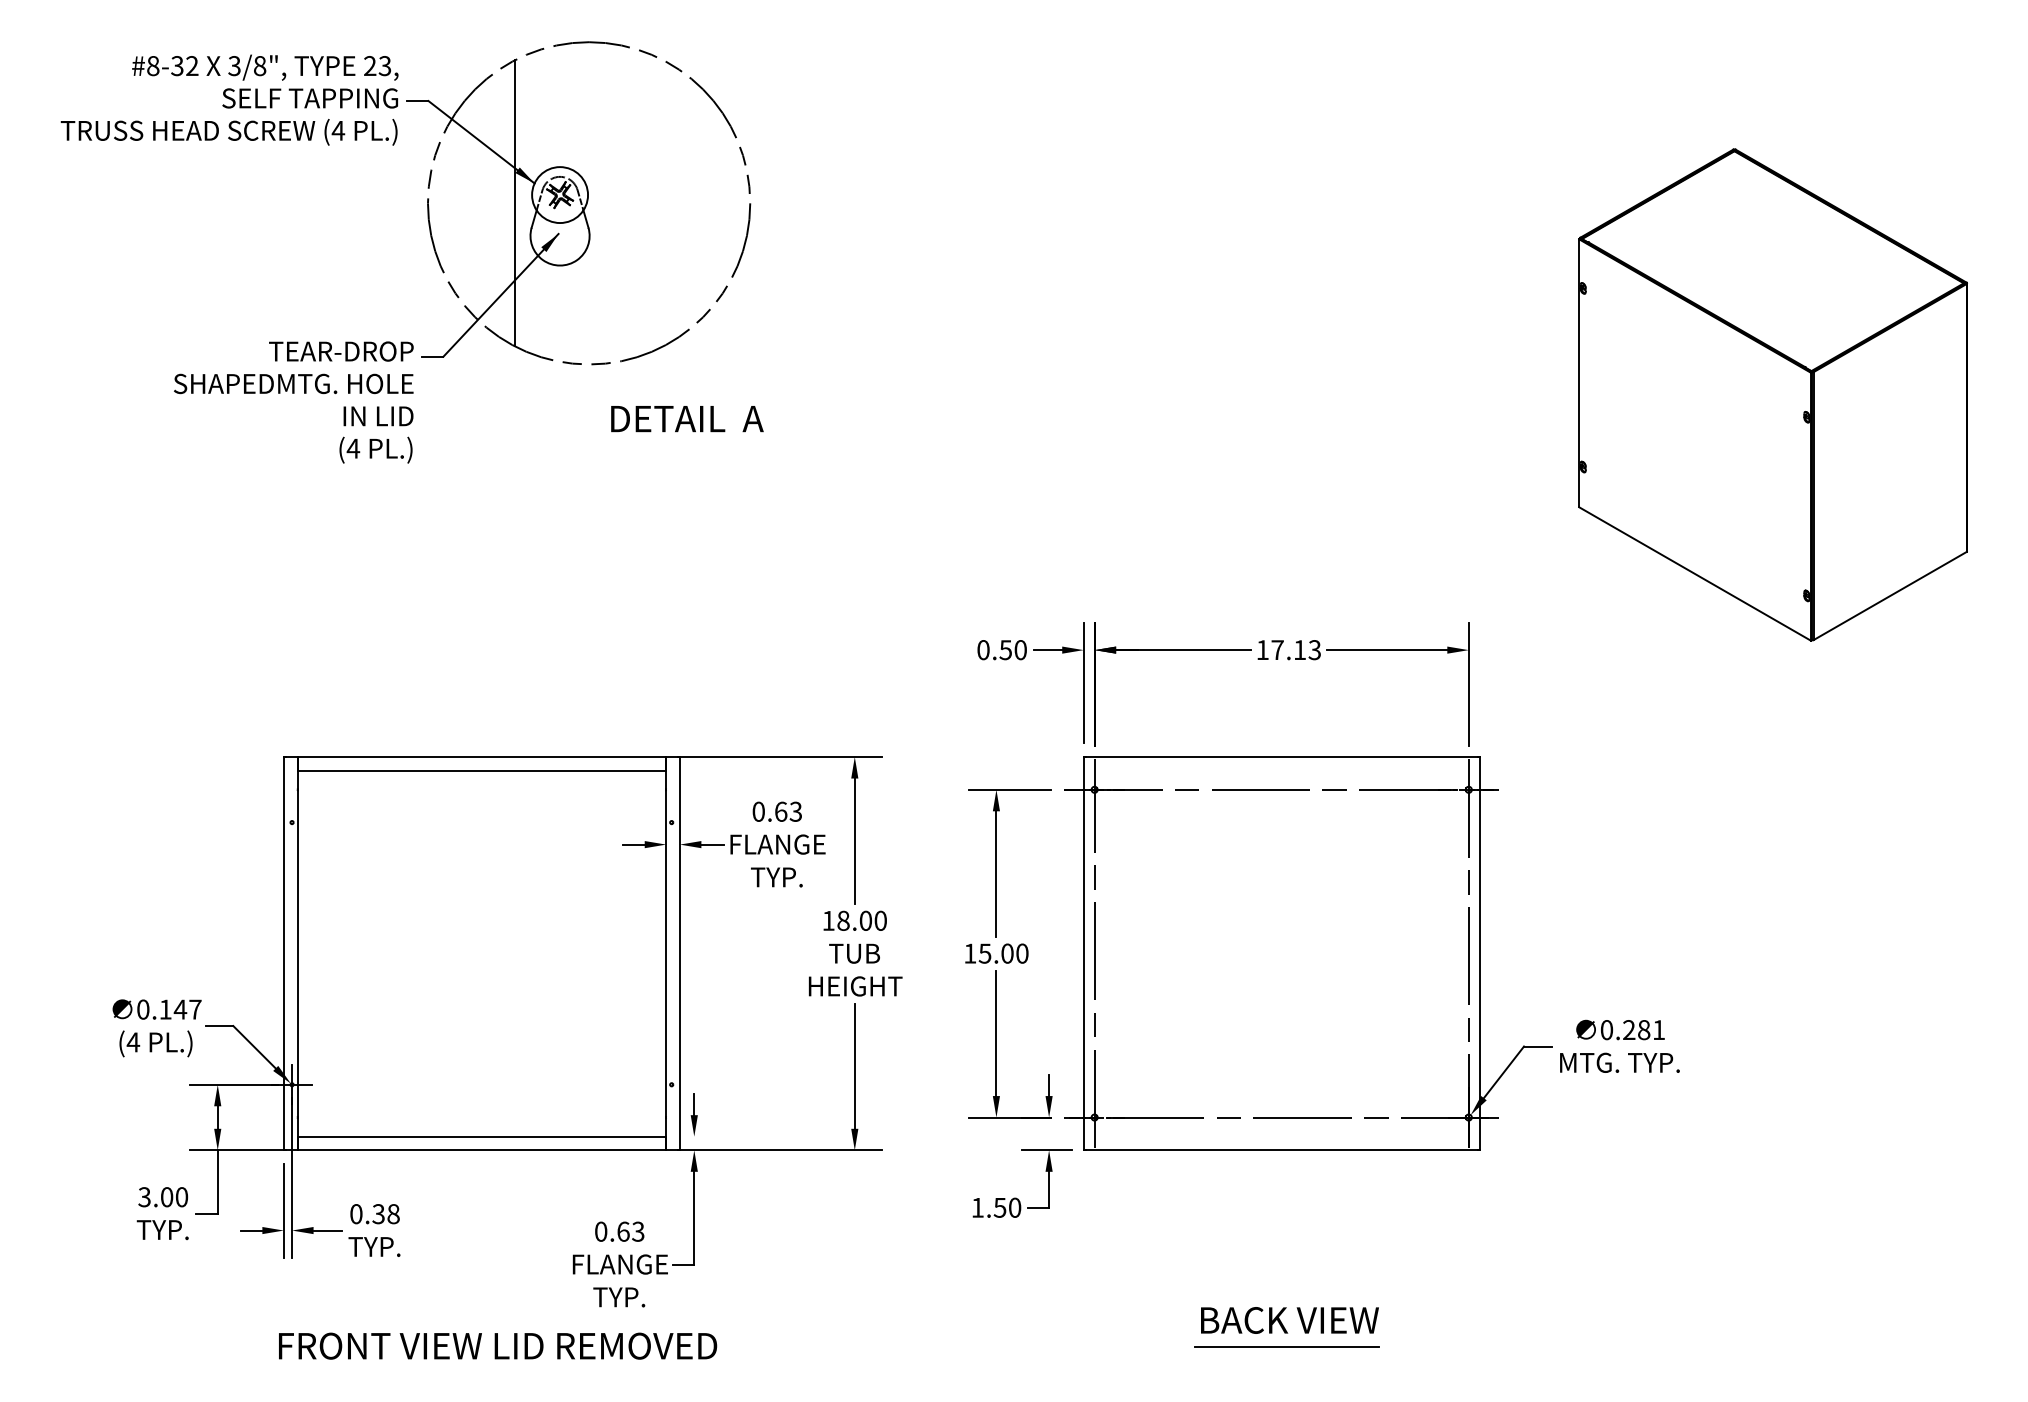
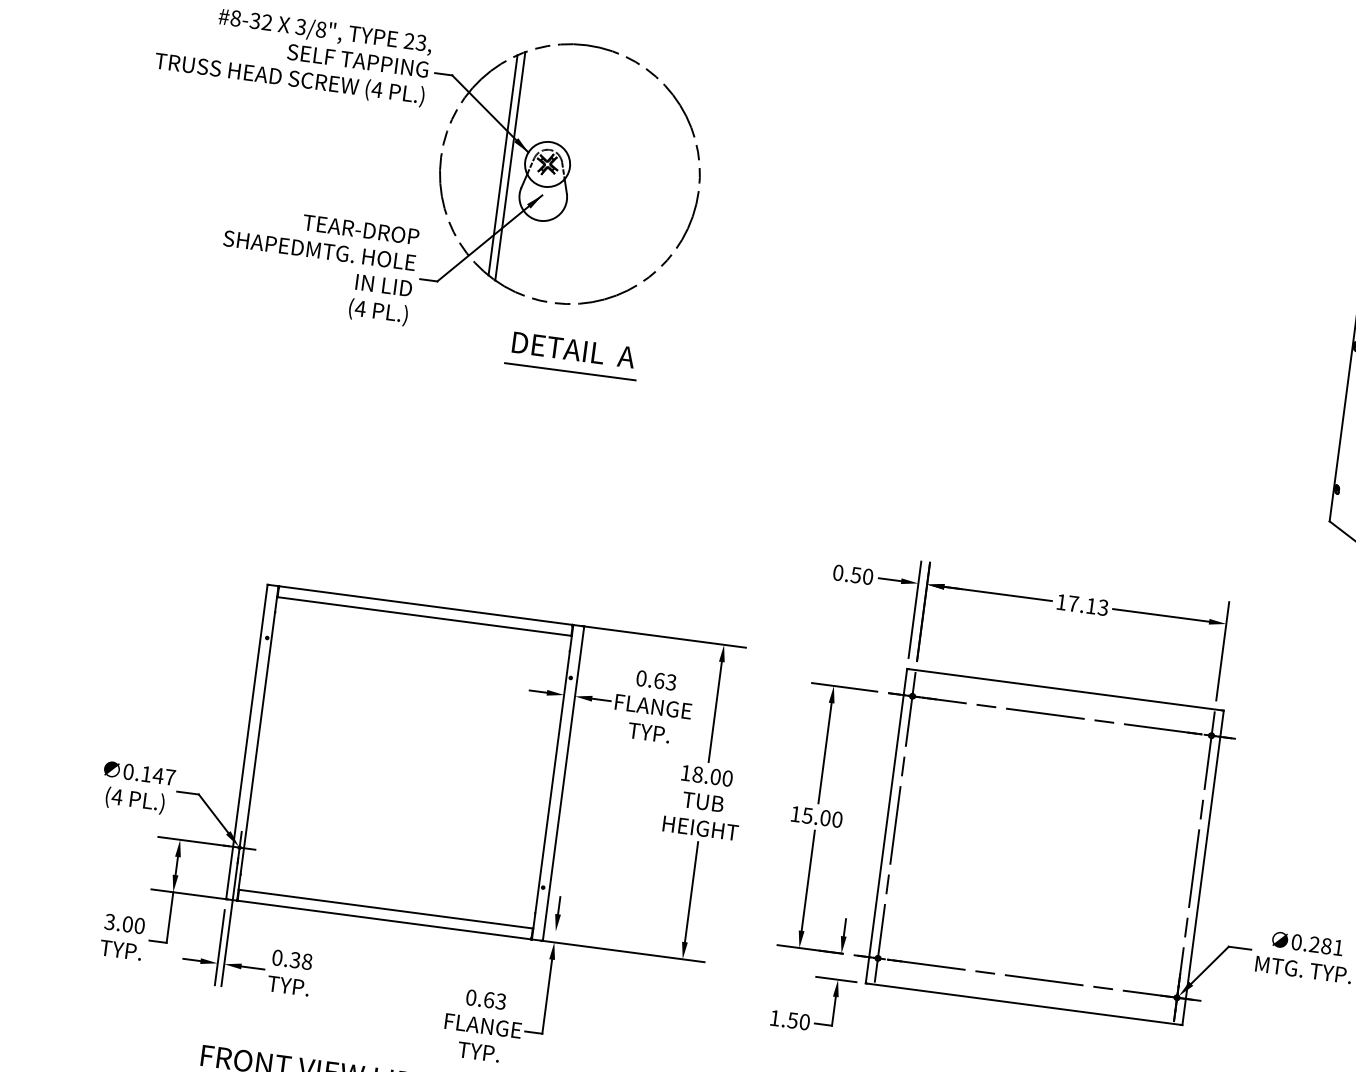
line: (505, 203) -> (503, 165), added
text: (293, 402) -> (317, 265), moved
text: (687, 419) -> (573, 350), moved
line: (621, 446) -> (570, 371), added

